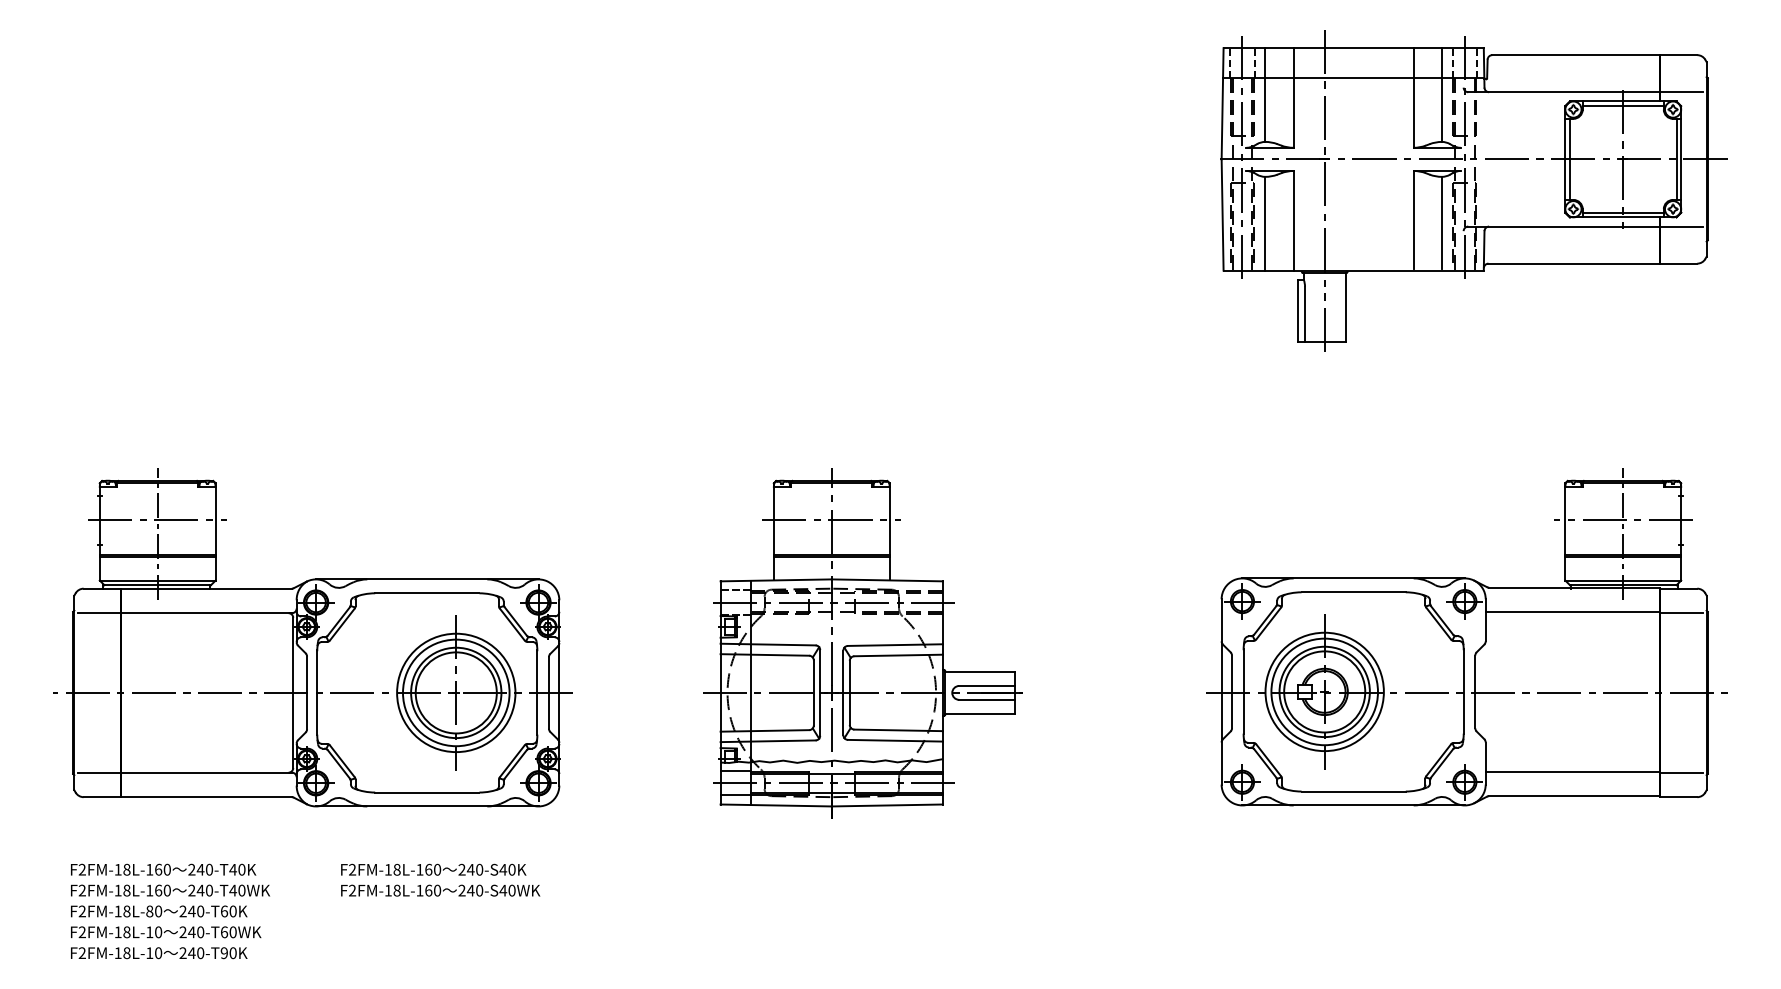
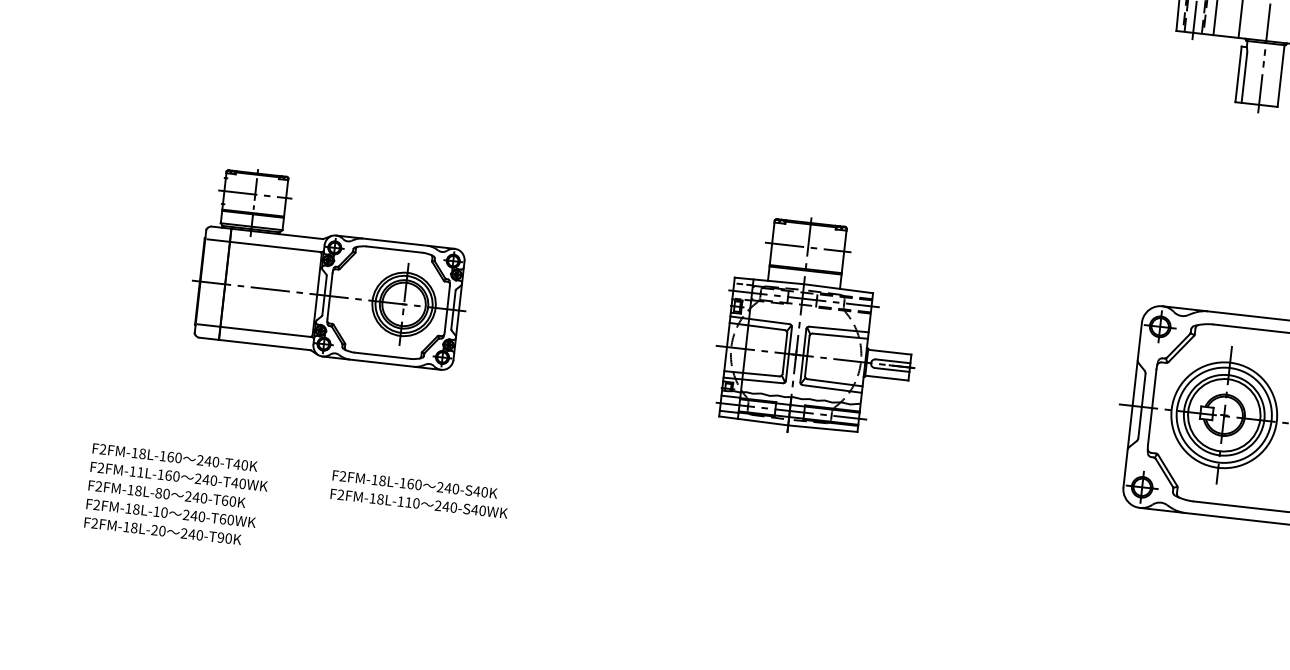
part: (312, 637) -> (330, 266), size x0.6
part: (862, 643) -> (818, 326), size x0.7
text: (126, 890) -> (140, 472), F2FM-18L-160 -> F2FM-11L-160
text: (428, 890) -> (408, 502), F2FM-18L-160 -> F2FM-18L-110
text: (149, 952) -> (154, 529), F2FM-18L-10 -> F2FM-18L-20

